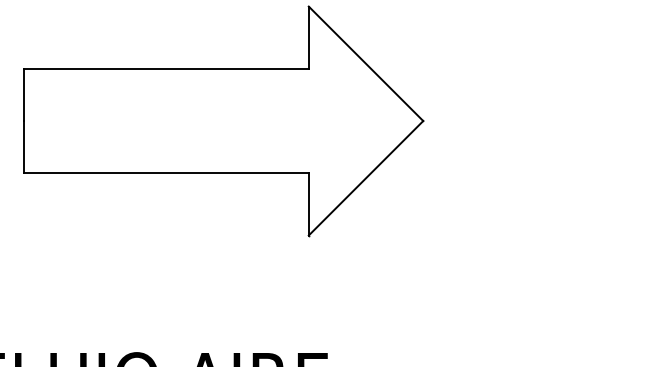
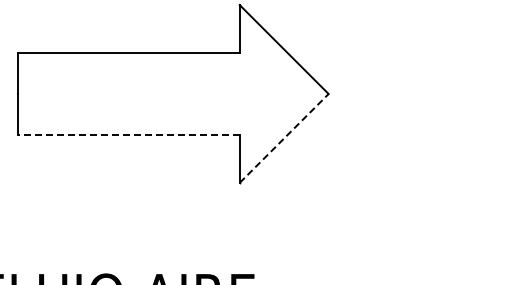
line: (166, 173) -> (129, 134), solid -> dashed
line: (366, 178) -> (284, 138), solid -> dashed

